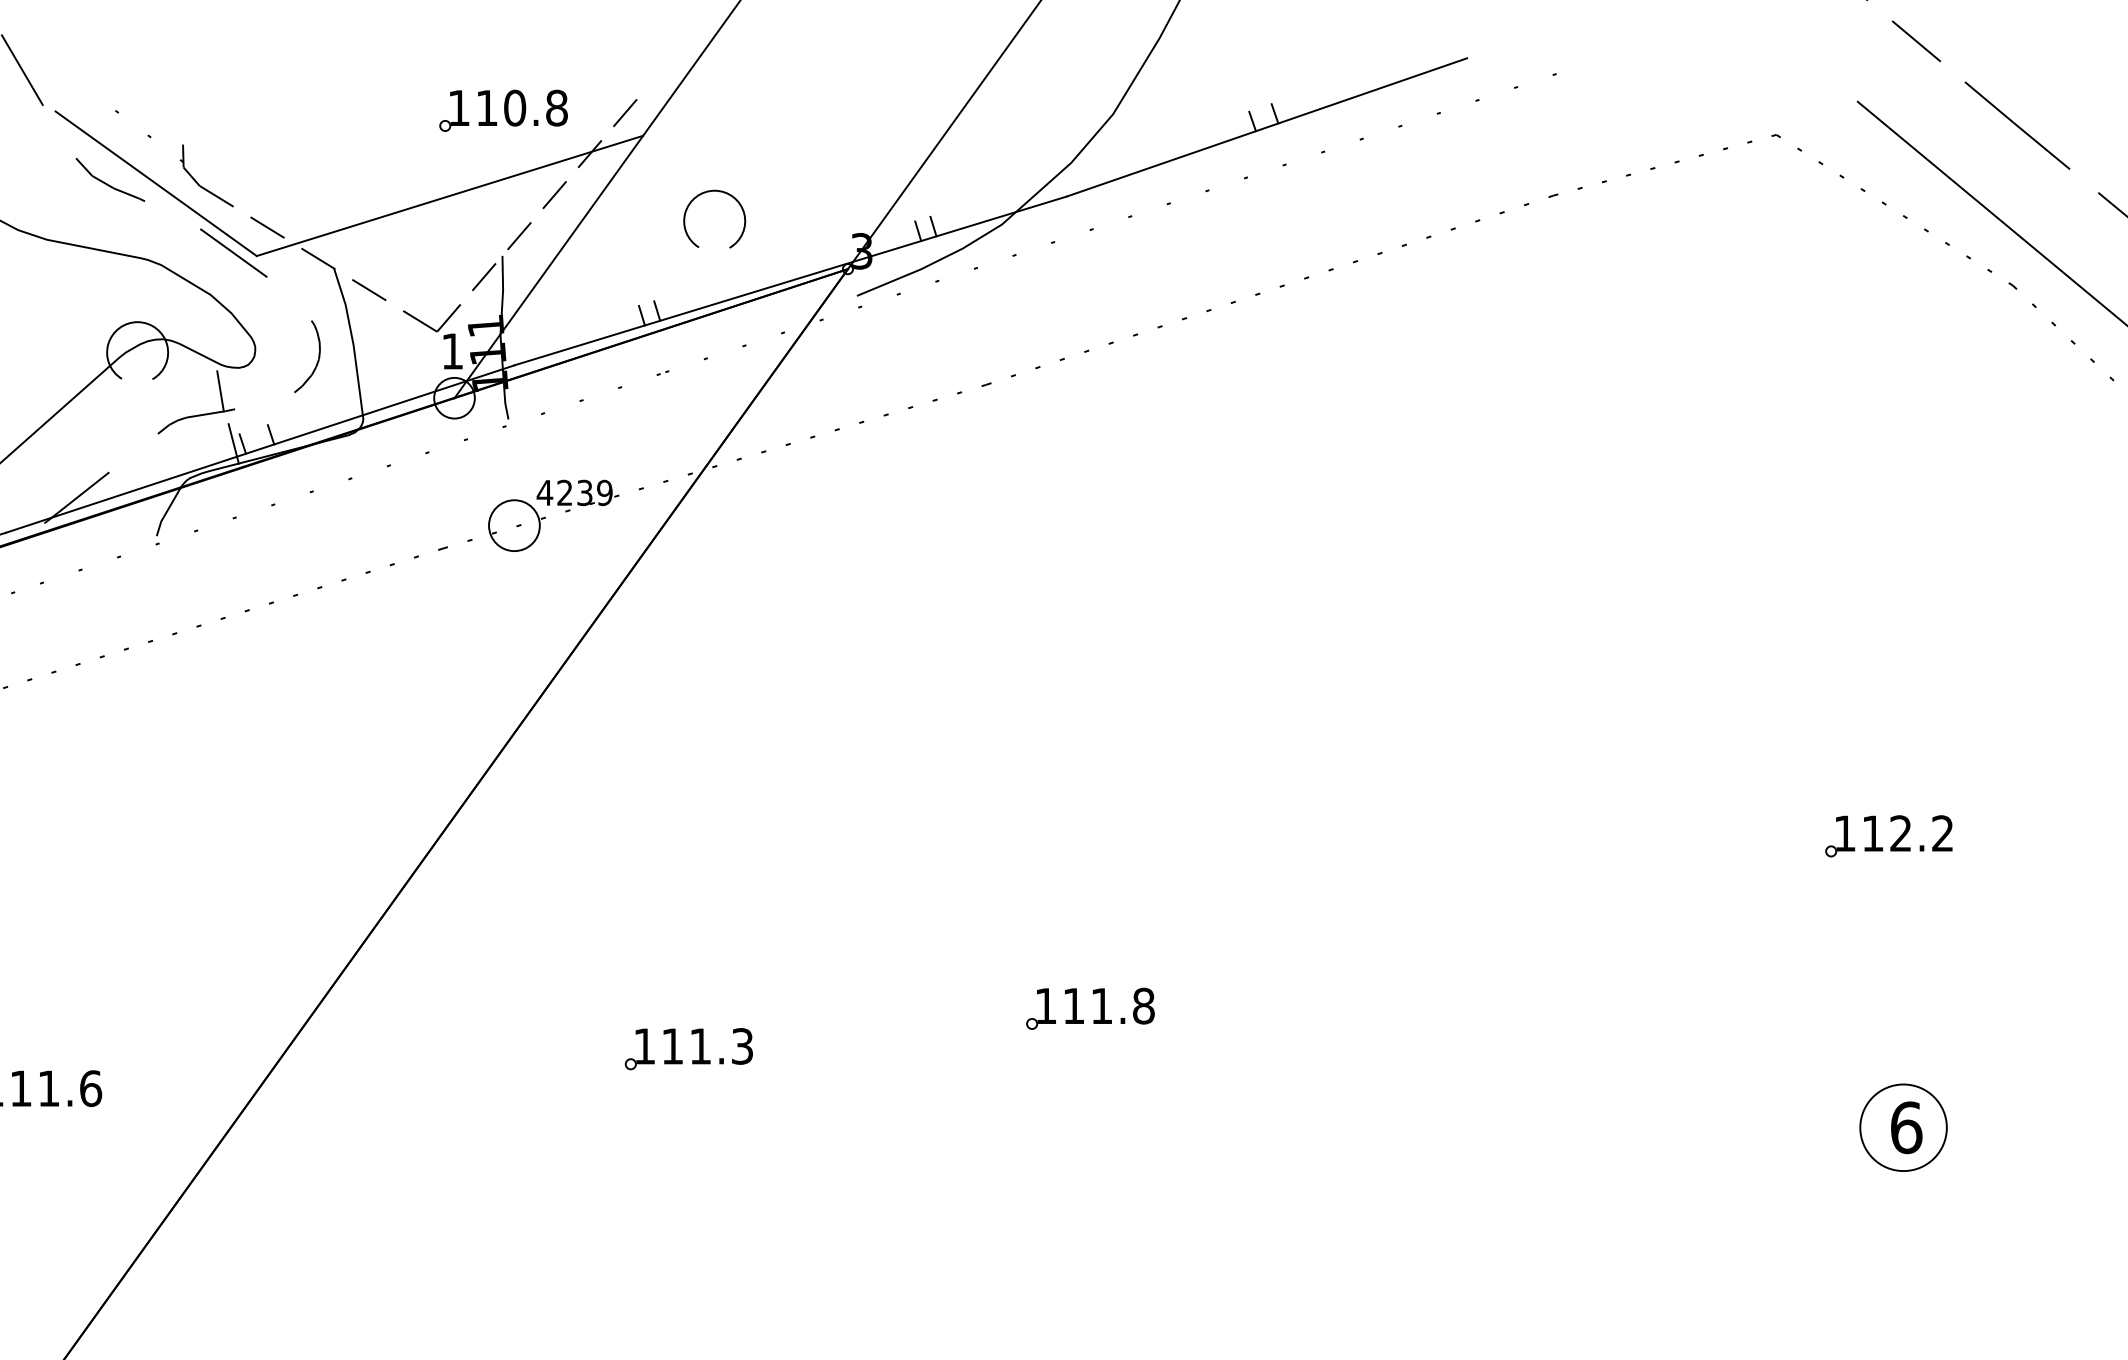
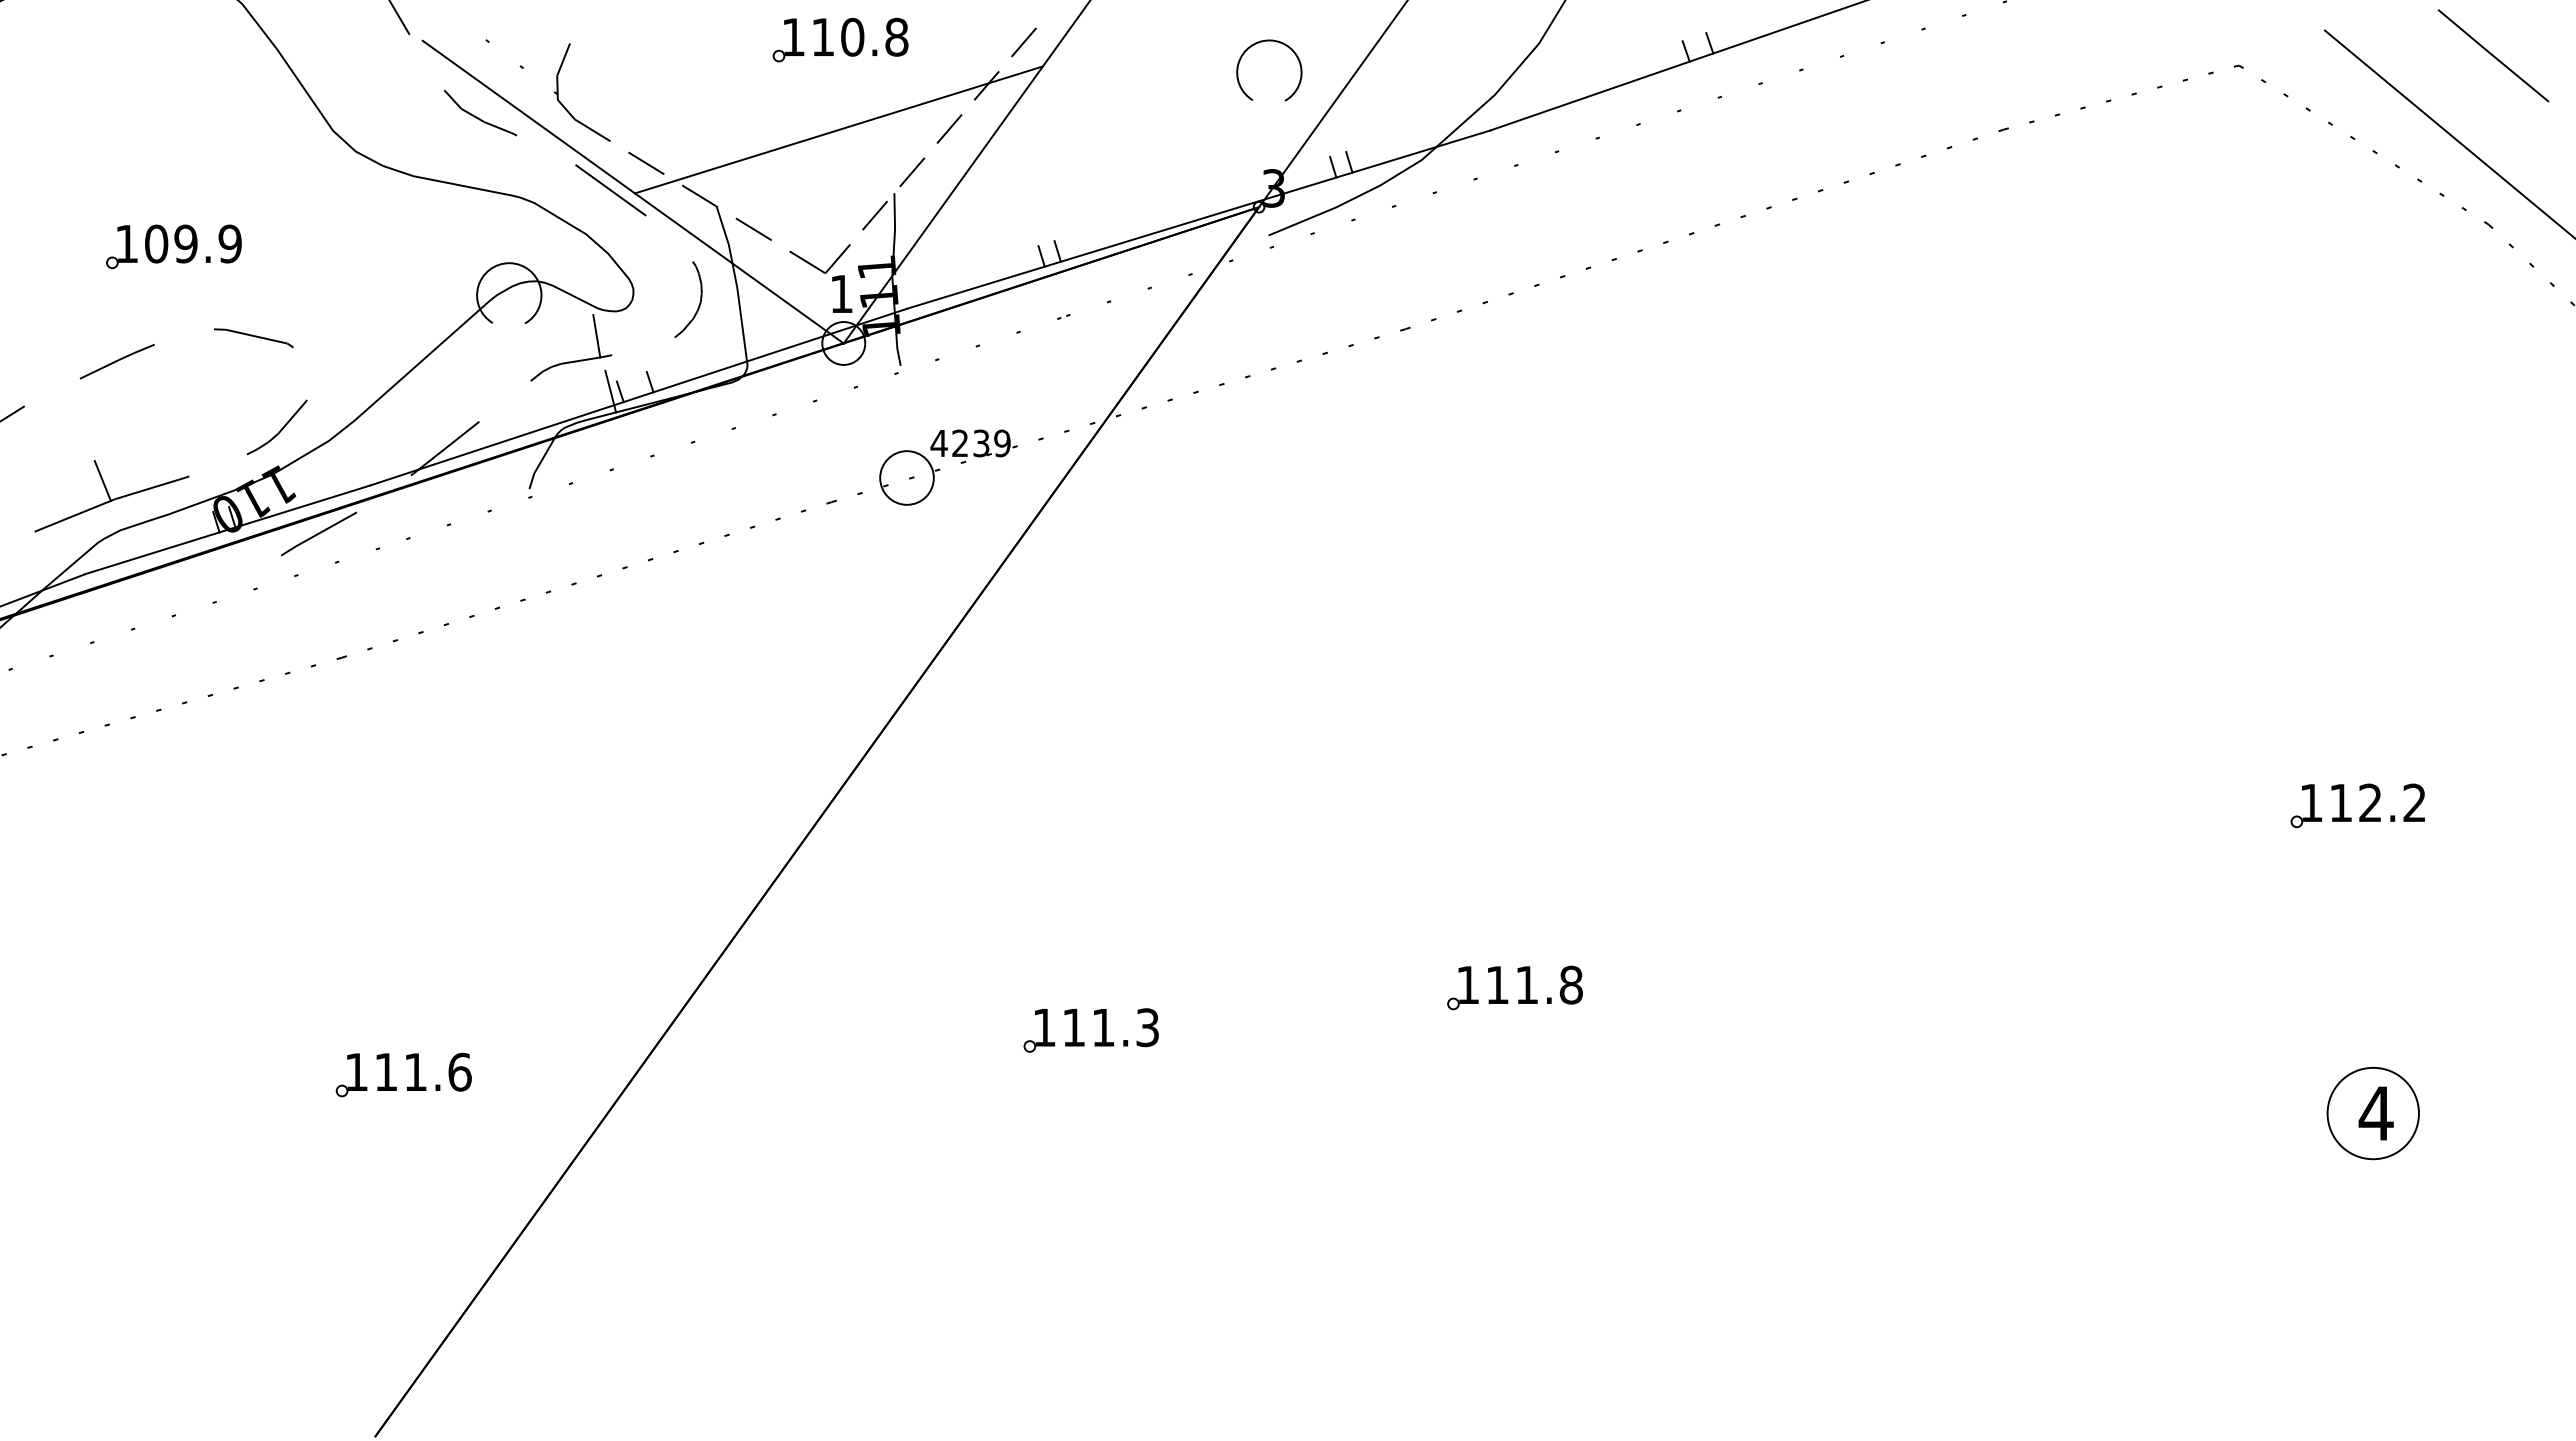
part: (503, 110) -> (840, 39), moved
line: (188, 129) -> (563, 59), added
part: (724, 193) -> (1279, 43), moved
line: (355, 327) -> (739, 268), added
text: (1905, 1127) -> (2375, 1113), 6 -> 4

